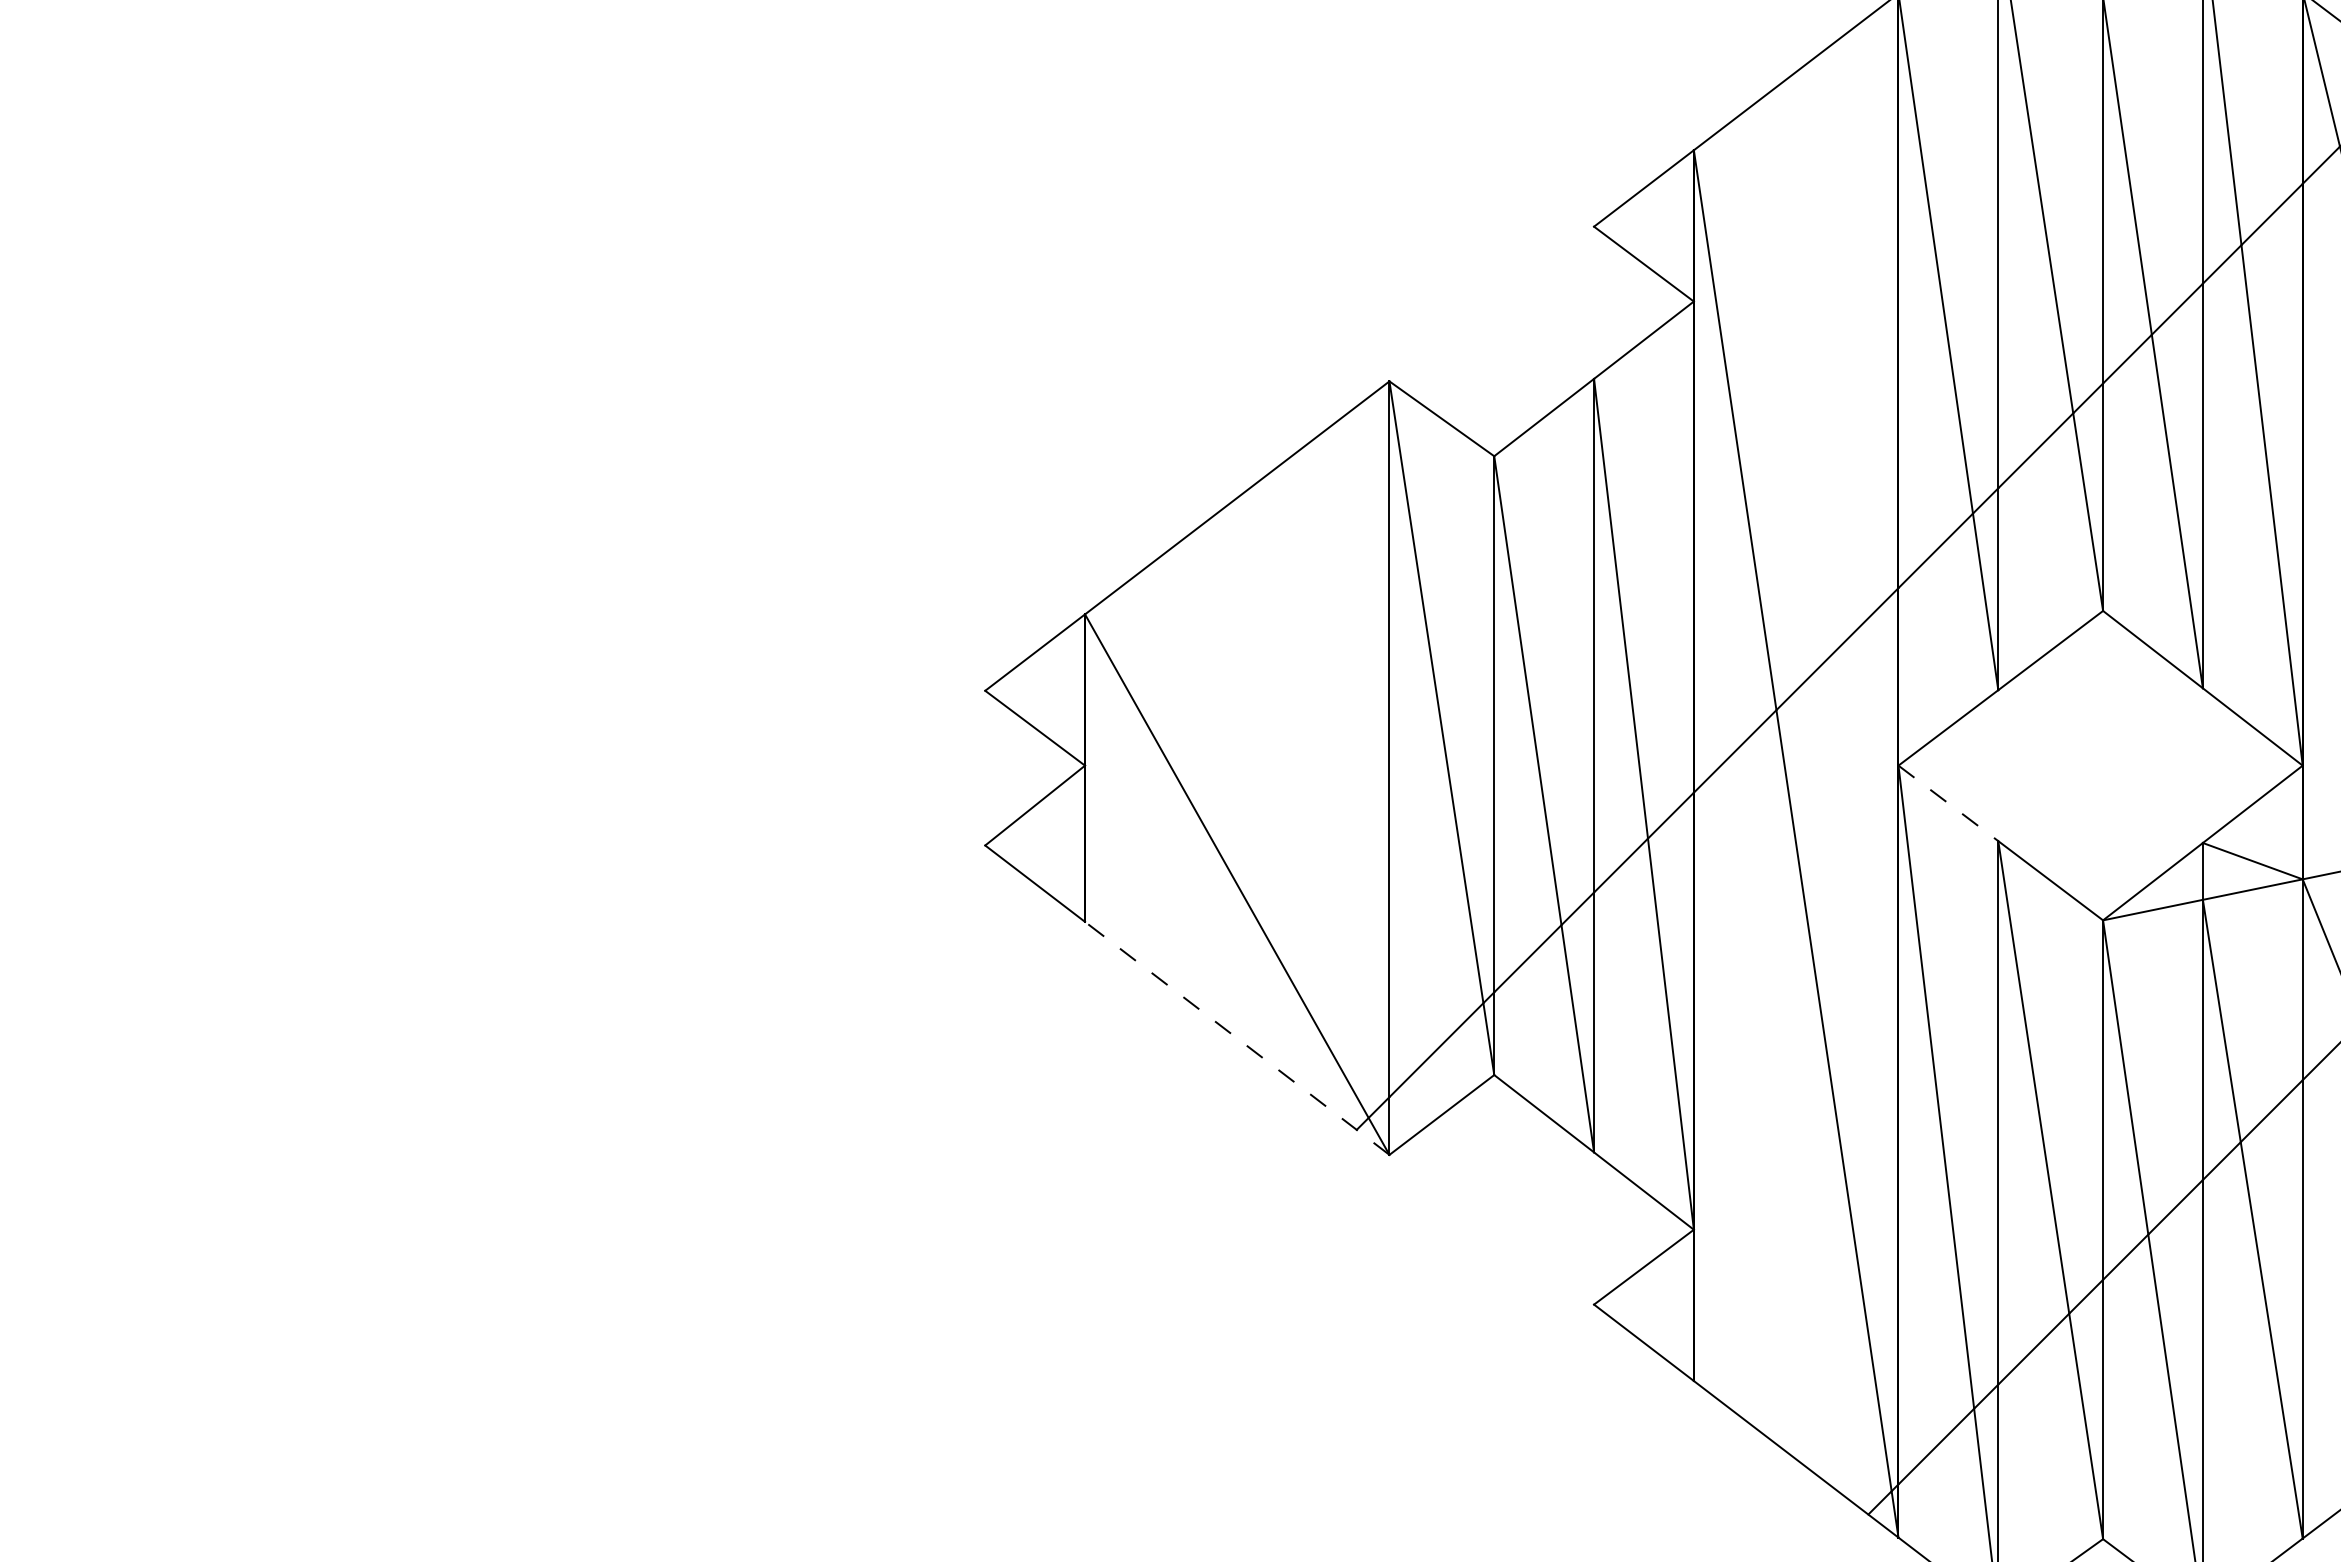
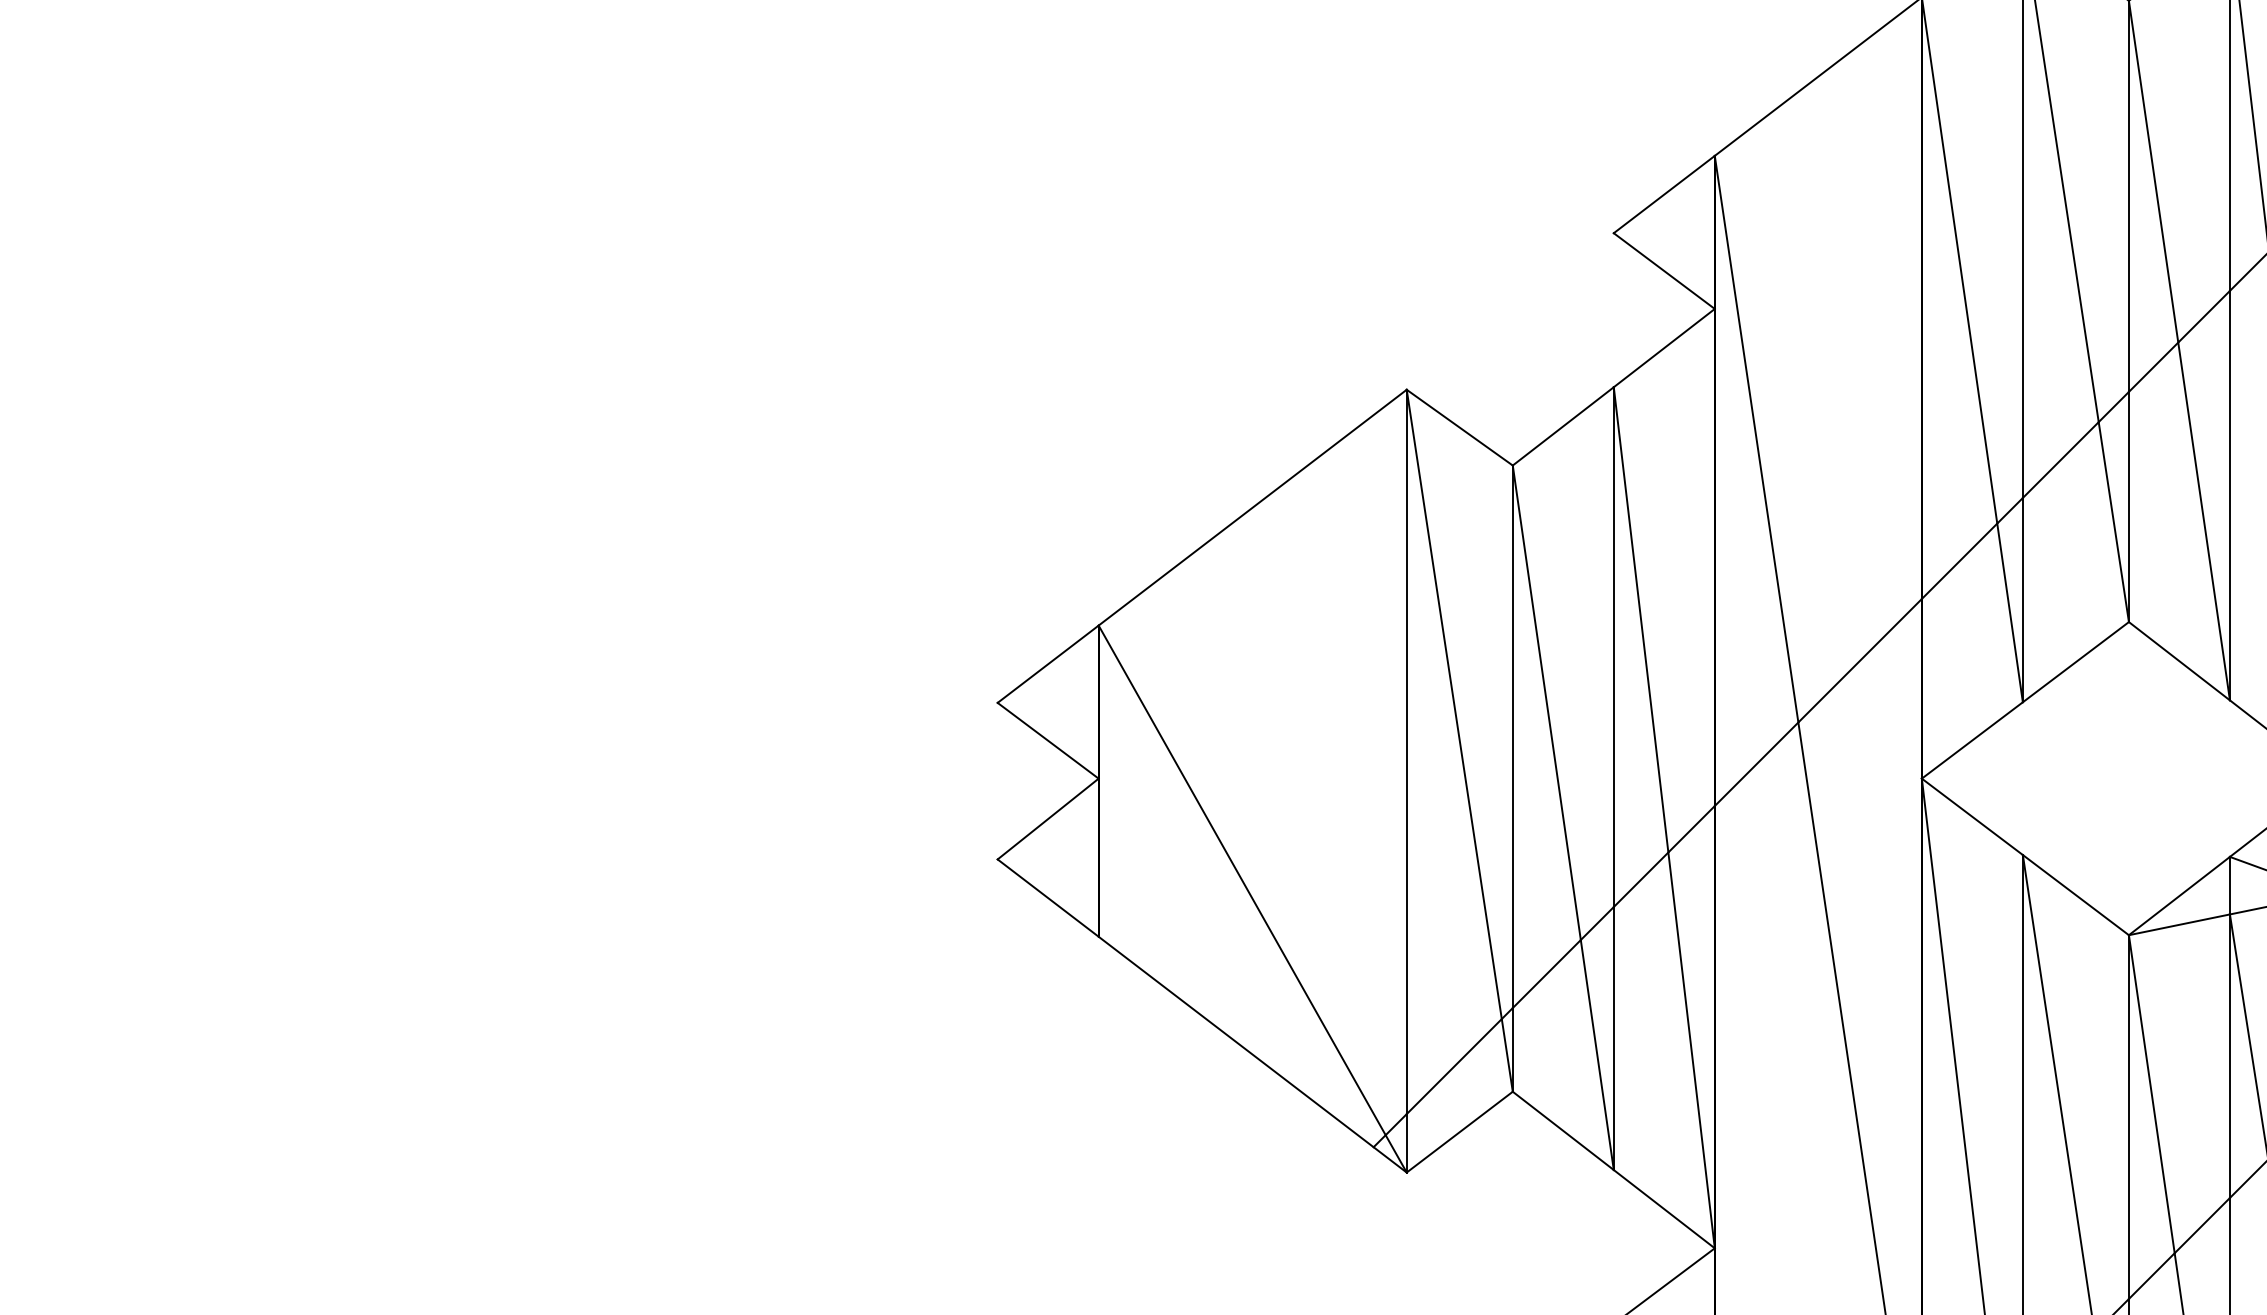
line: (1948, 803) -> (1972, 816), dashed -> solid
line: (1237, 1038) -> (1252, 1054), dashed -> solid

